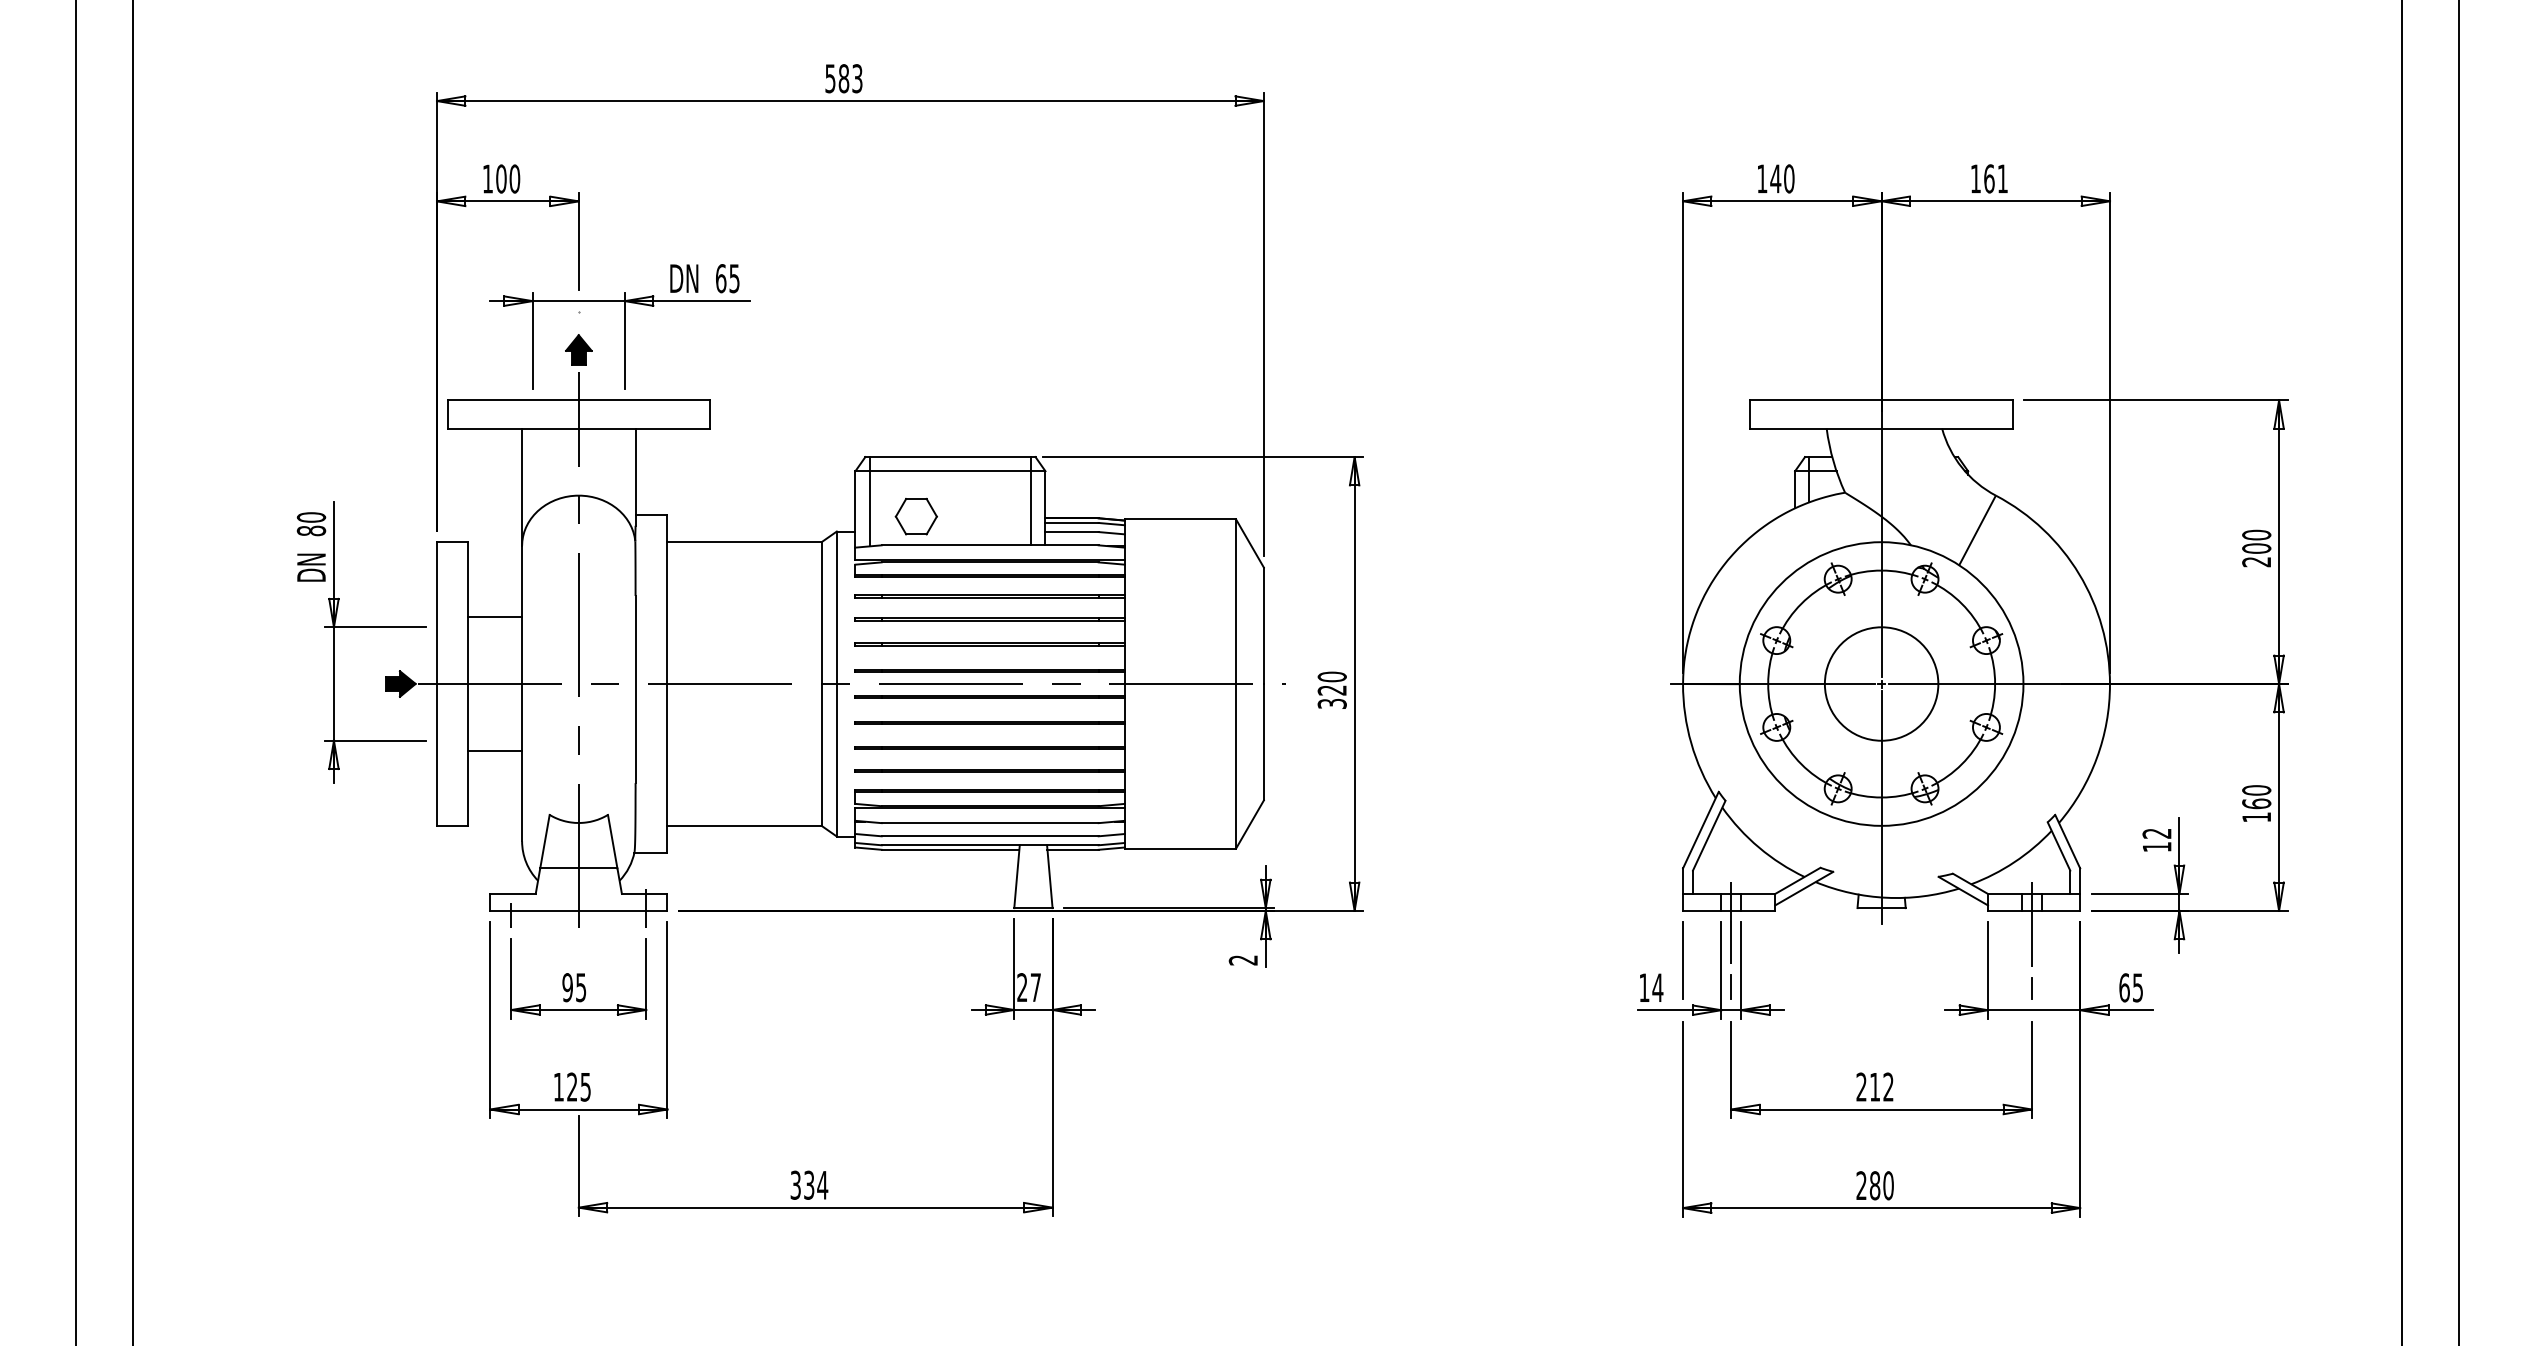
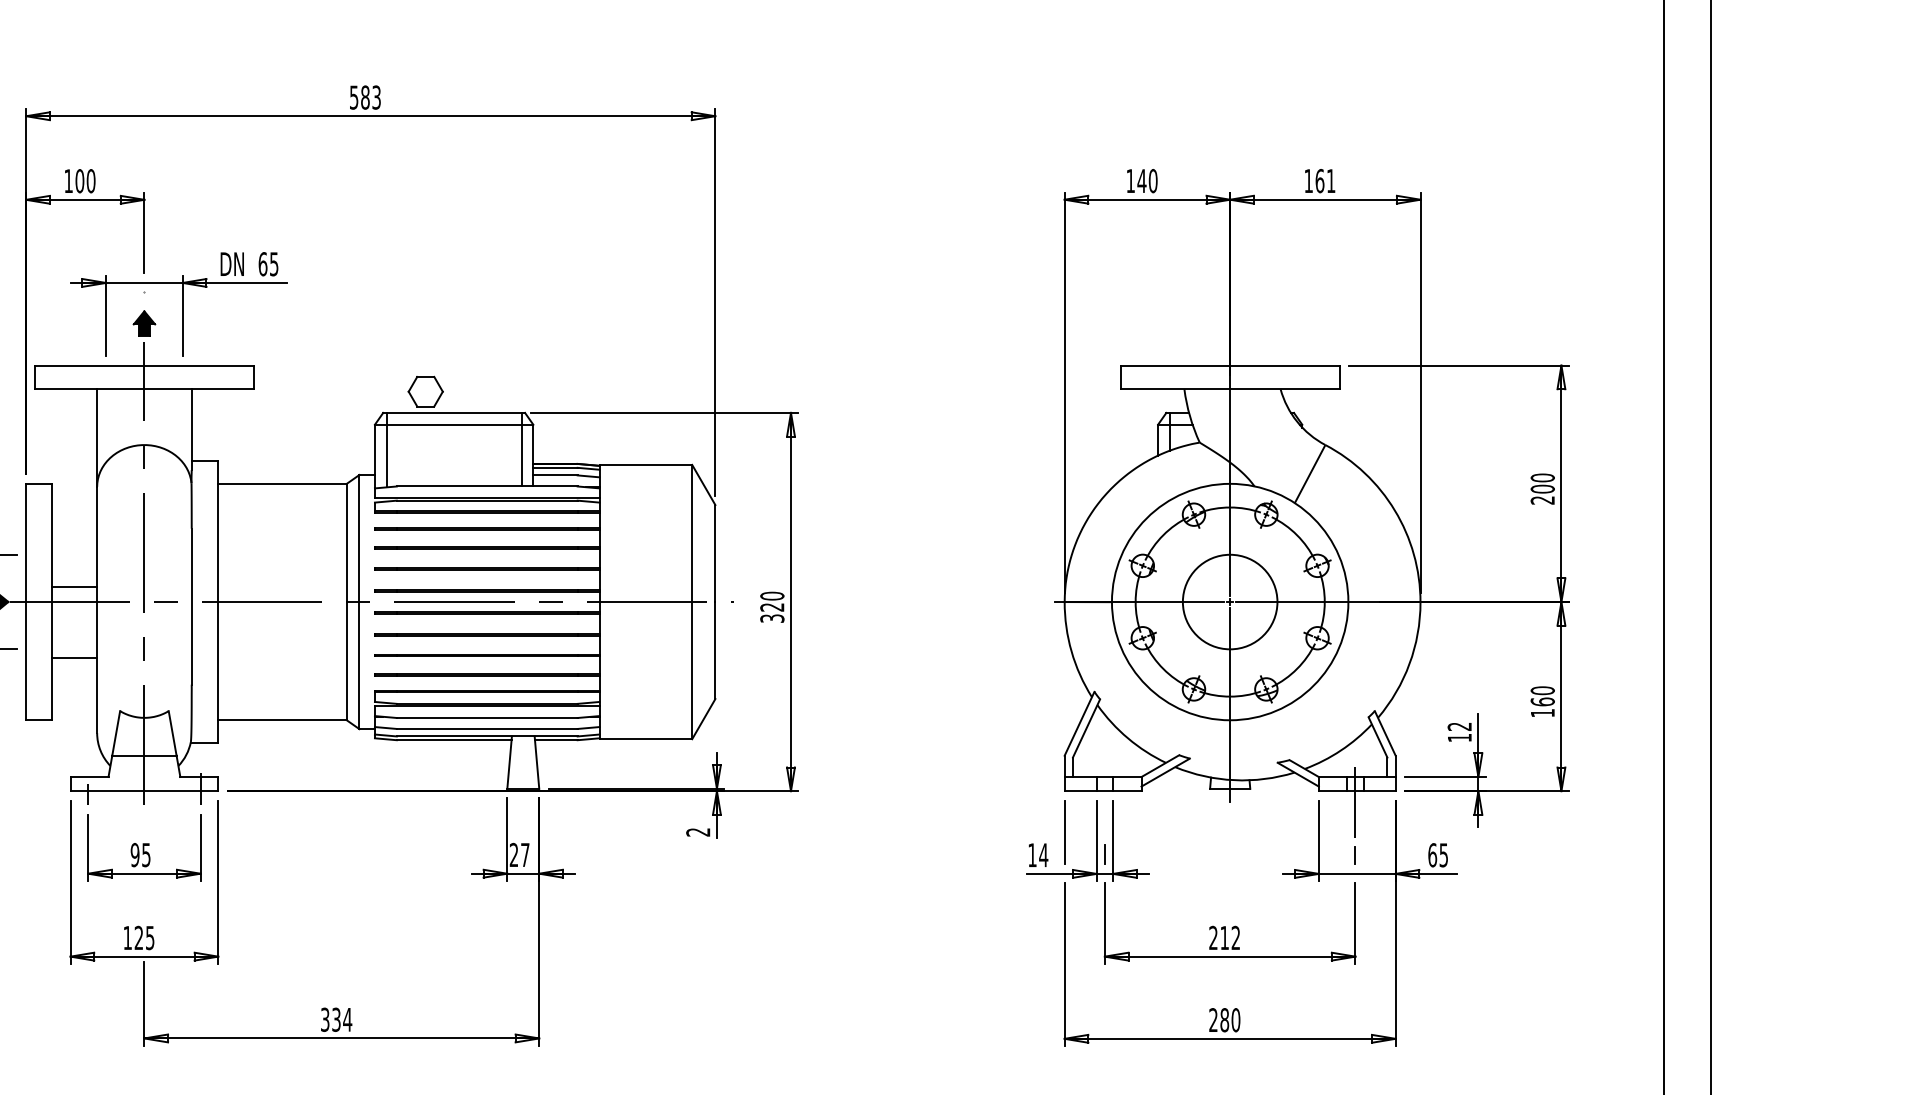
part: (915, 516) -> (425, 391), moved
line: (495, 616) -> (74, 586), moved
line: (1731, 922) -> (1105, 800), removed

